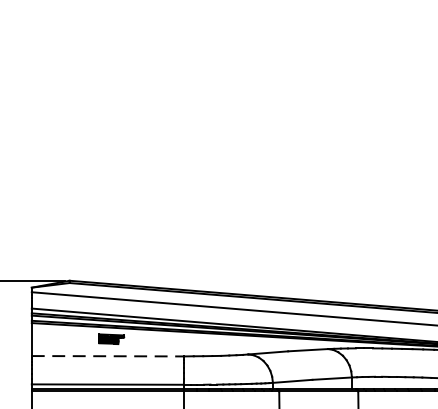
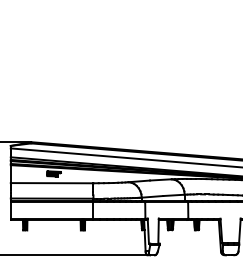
line: (108, 356) -> (52, 183), dashed -> solid

